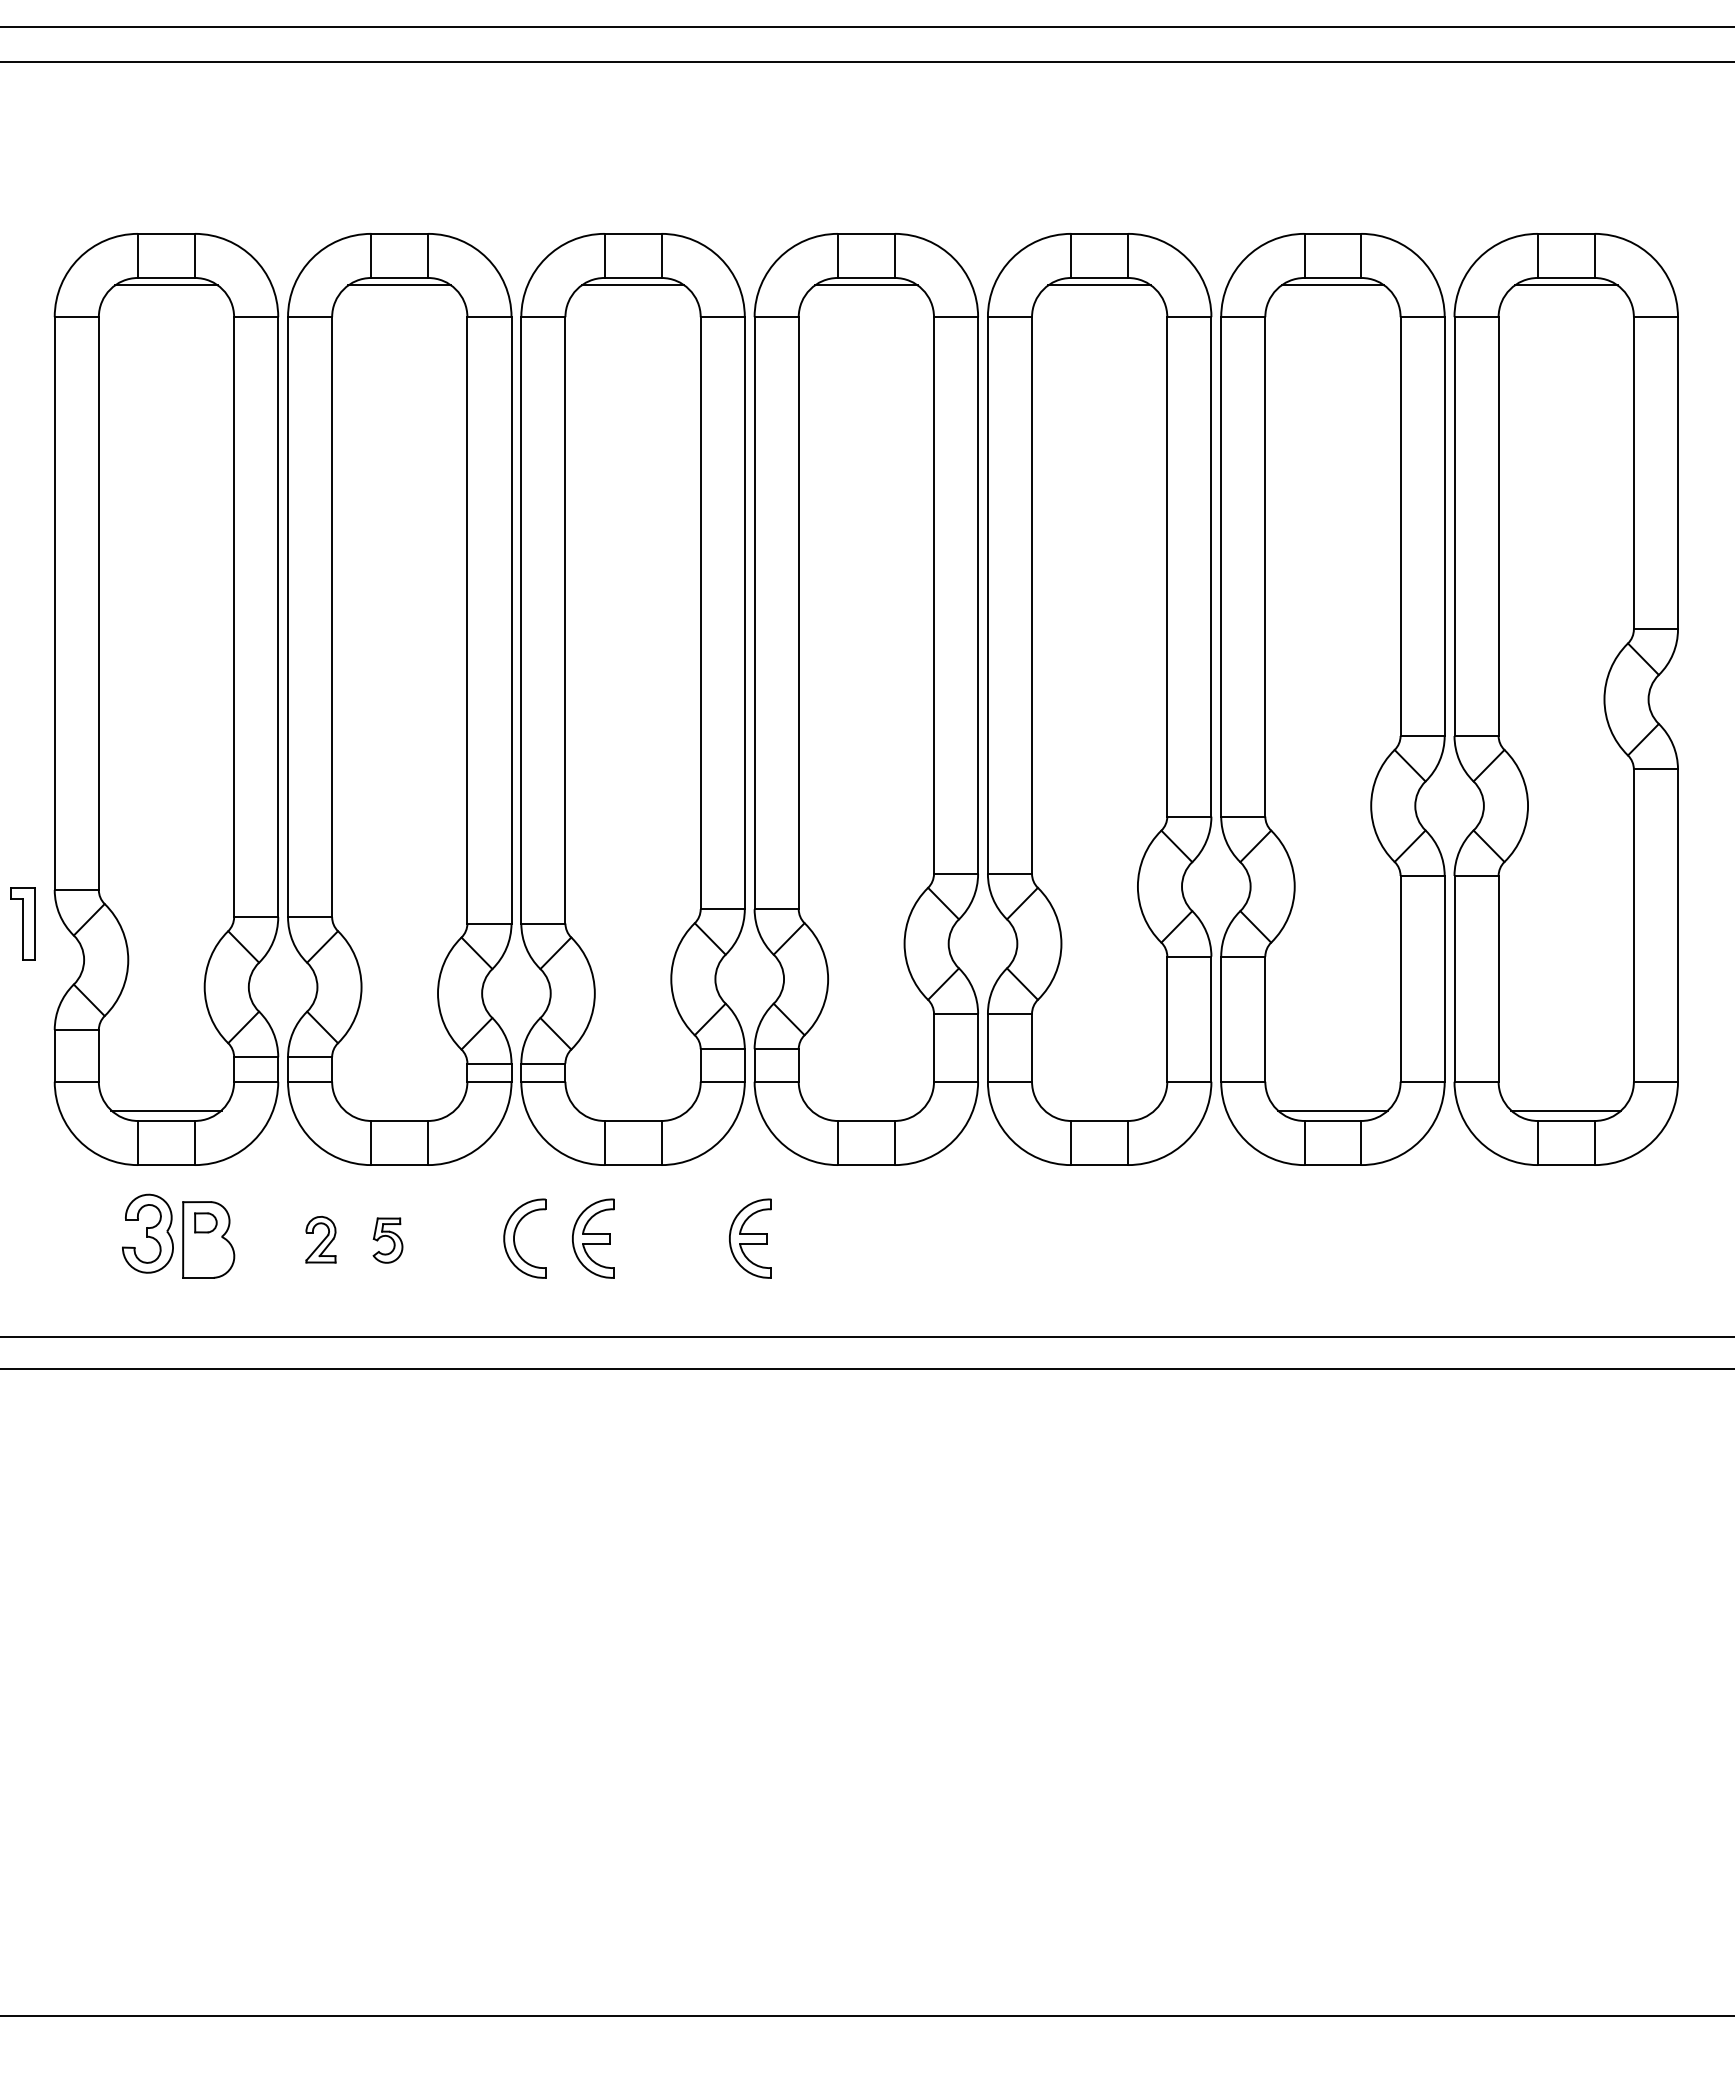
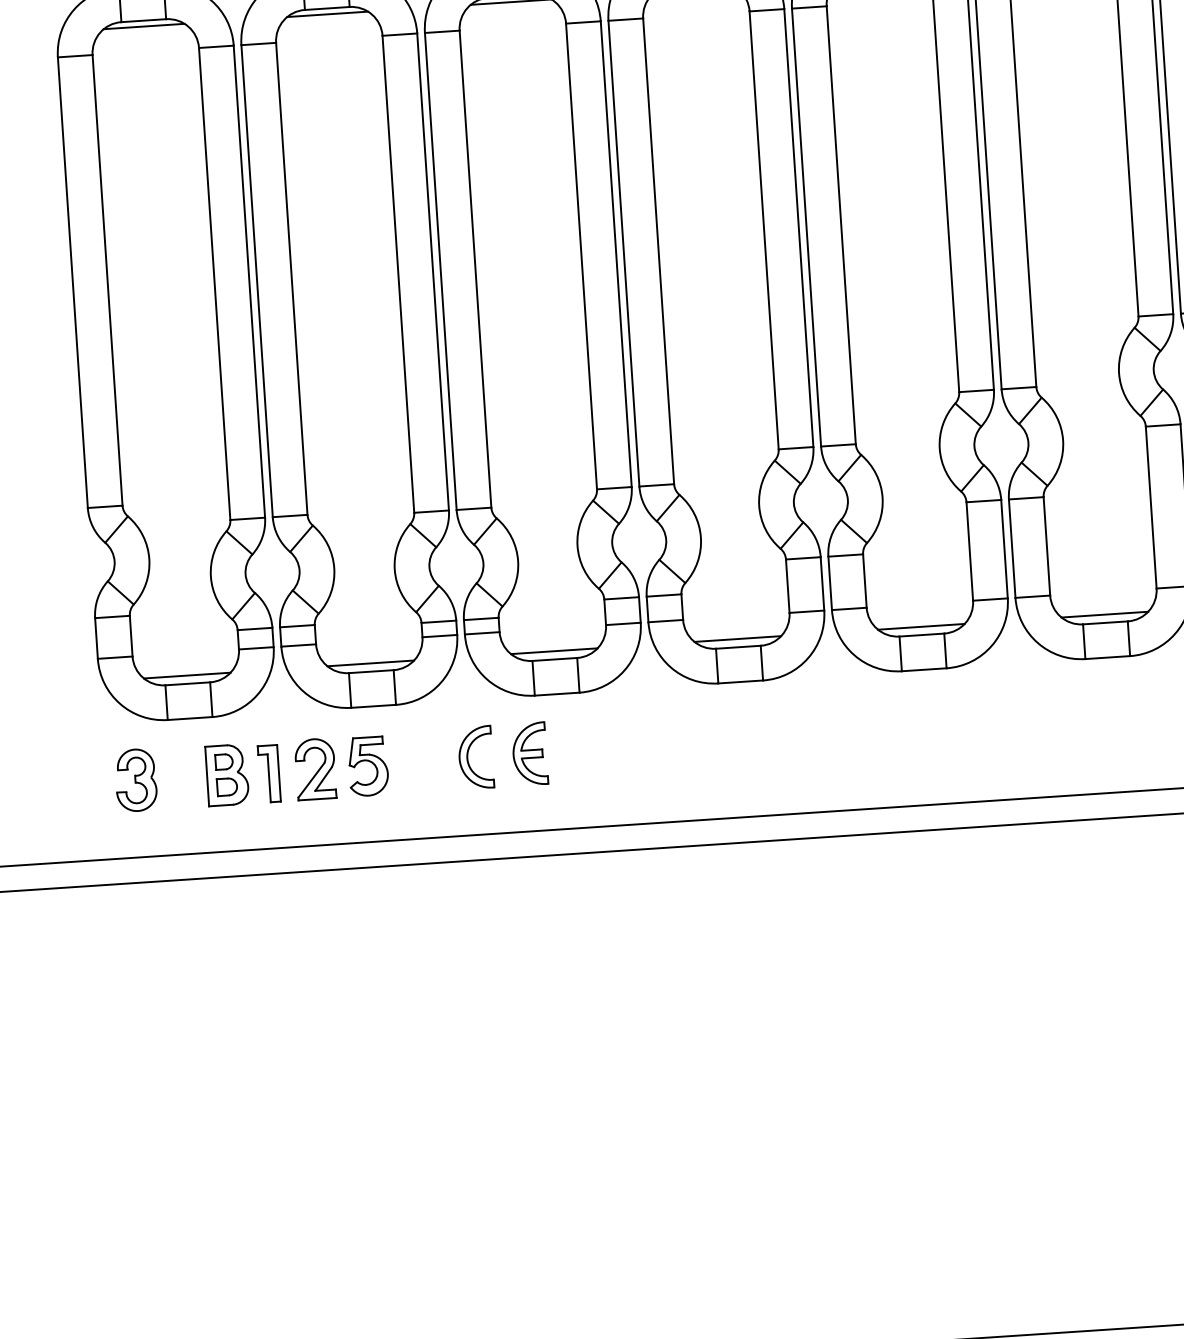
part: (22, 923) -> (268, 773), moved
line: (399, 1110) -> (370, 663), added
line: (632, 1110) -> (553, 651), added
line: (866, 1110) -> (737, 639), added
line: (1099, 1110) -> (921, 626), added
part: (147, 1233) -> (135, 780), moved
part: (750, 1238) -> (653, 745), removed
part: (320, 1239) -> (315, 769), size x1.67
part: (387, 1240) -> (367, 766), size x1.67
part: (207, 1254) -> (227, 786), added

